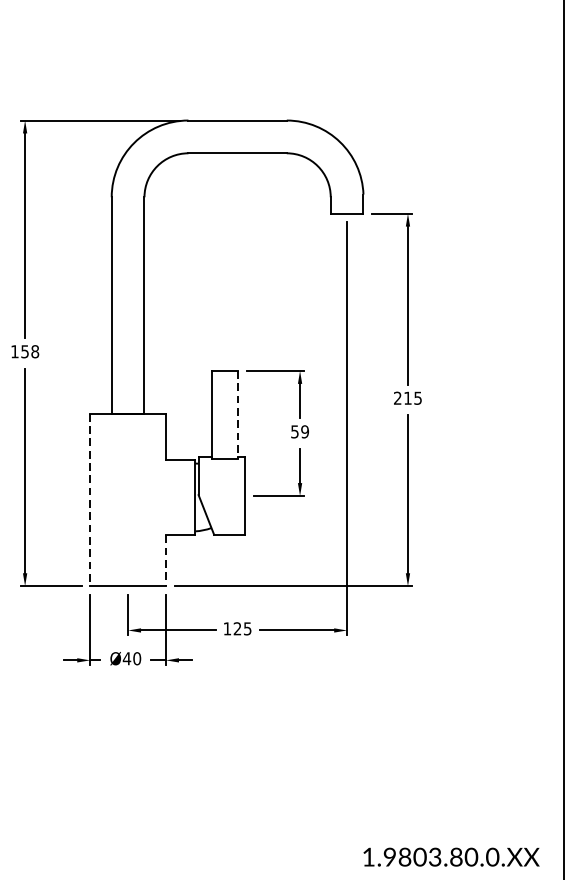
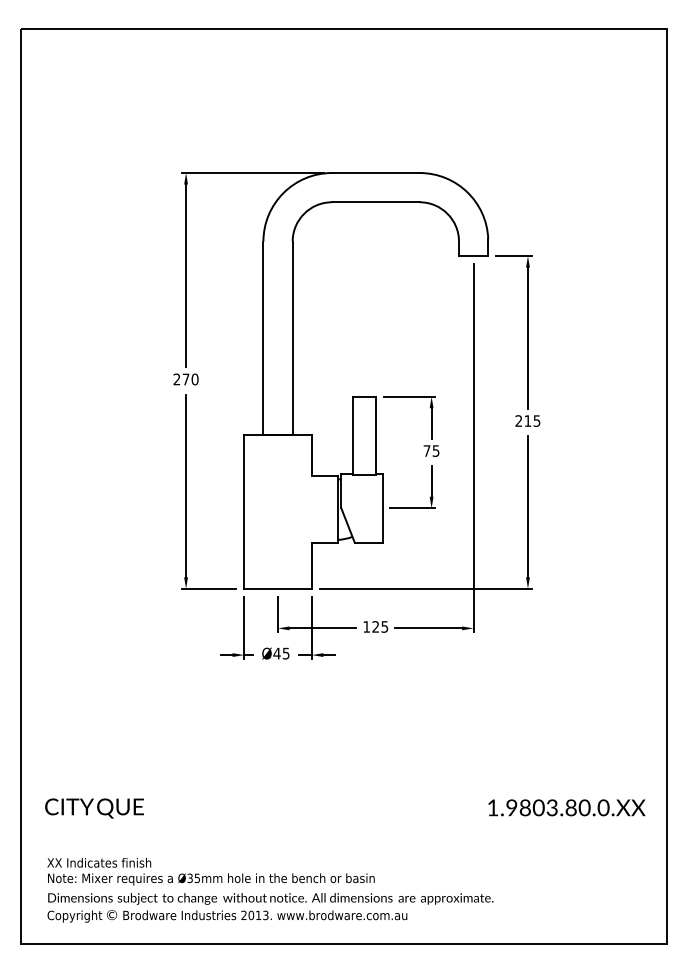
text: (24, 351) -> (185, 379), 158 -> 270
line: (238, 415) -> (376, 436), dashed -> solid
text: (299, 431) -> (431, 450), 59 -> 75
line: (90, 500) -> (244, 512), dashed -> solid
line: (165, 561) -> (311, 566), dashed -> solid
text: (136, 658) -> (285, 653), Ø40 -> Ø45
text: (451, 856) -> (566, 807), moved

